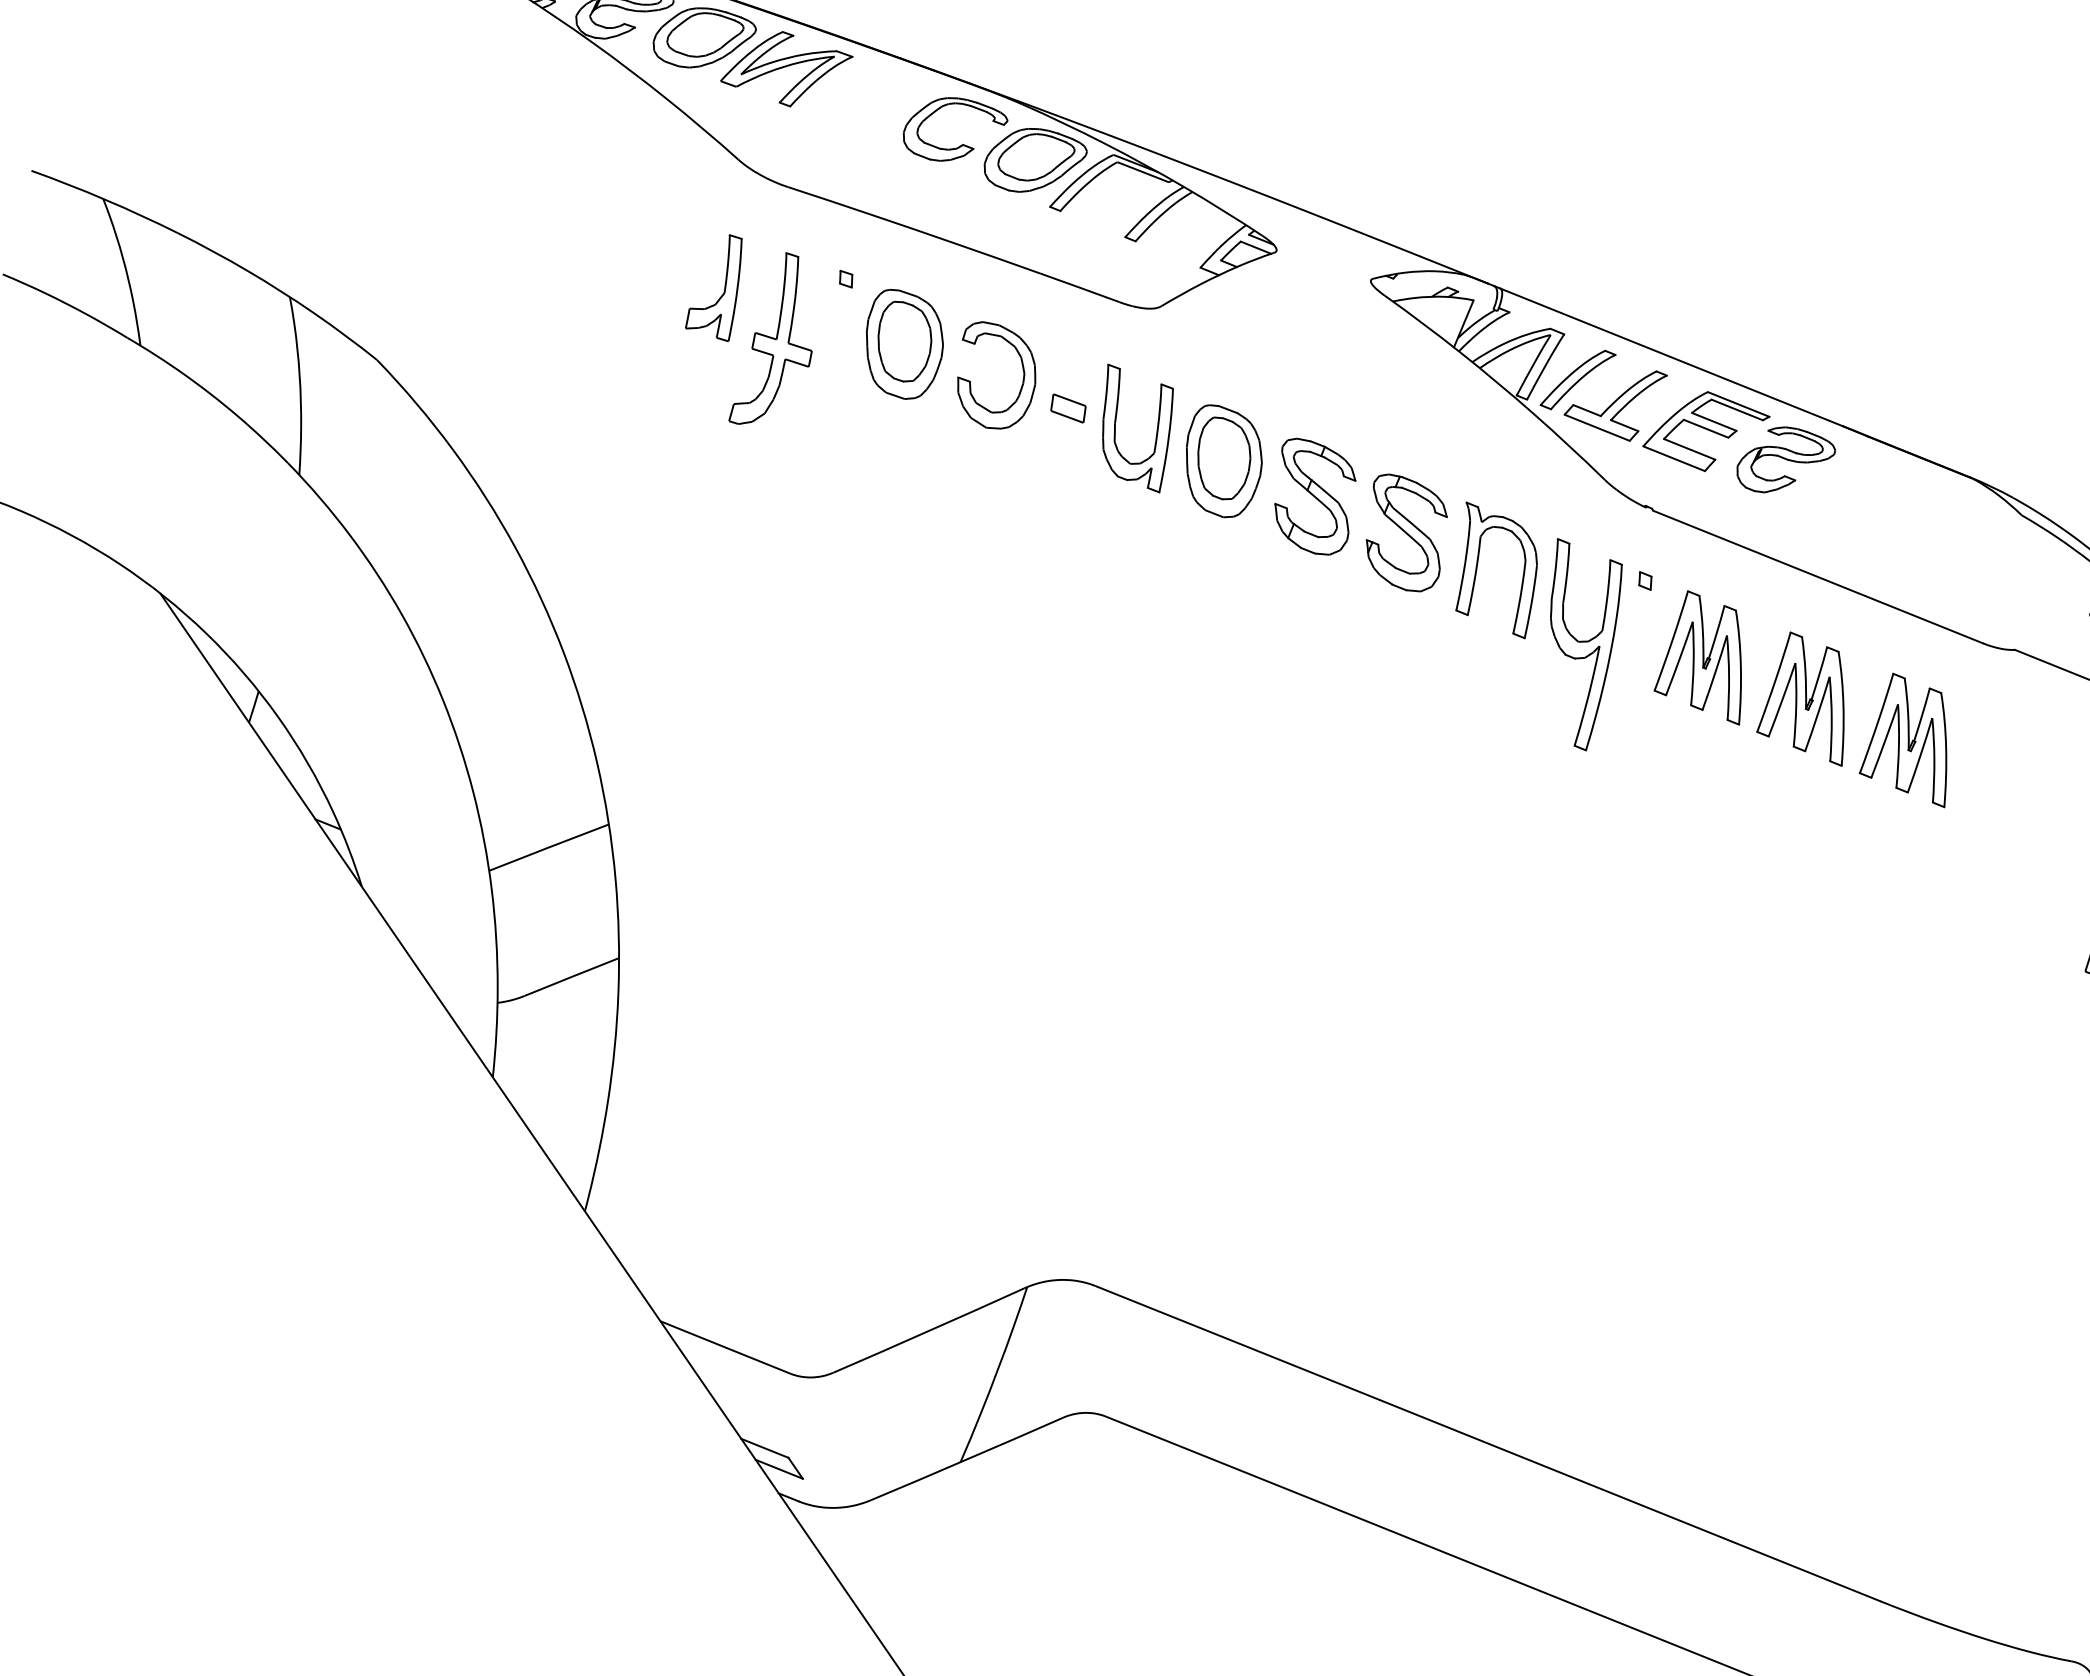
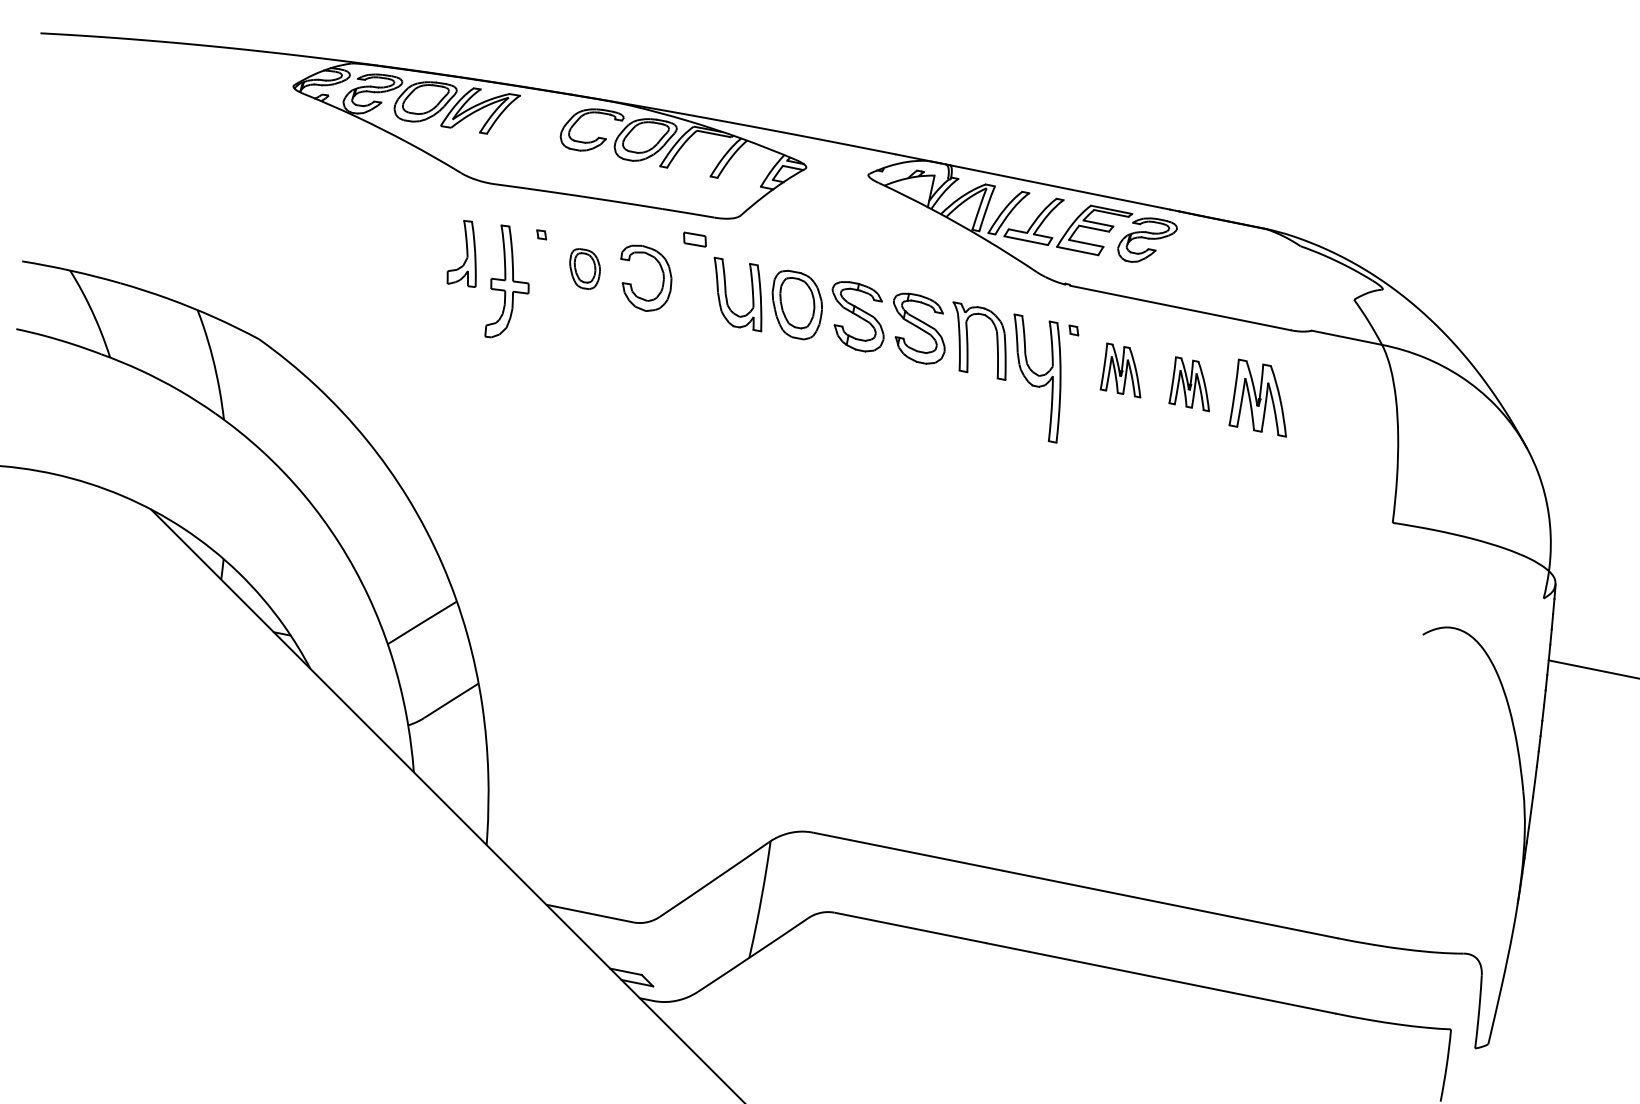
part: (902, 343) -> (584, 268), size x0.6
part: (1067, 408) -> (694, 239), moved
part: (1706, 656) -> (1120, 370), size x0.7
part: (1809, 696) -> (1189, 383), size x0.7

